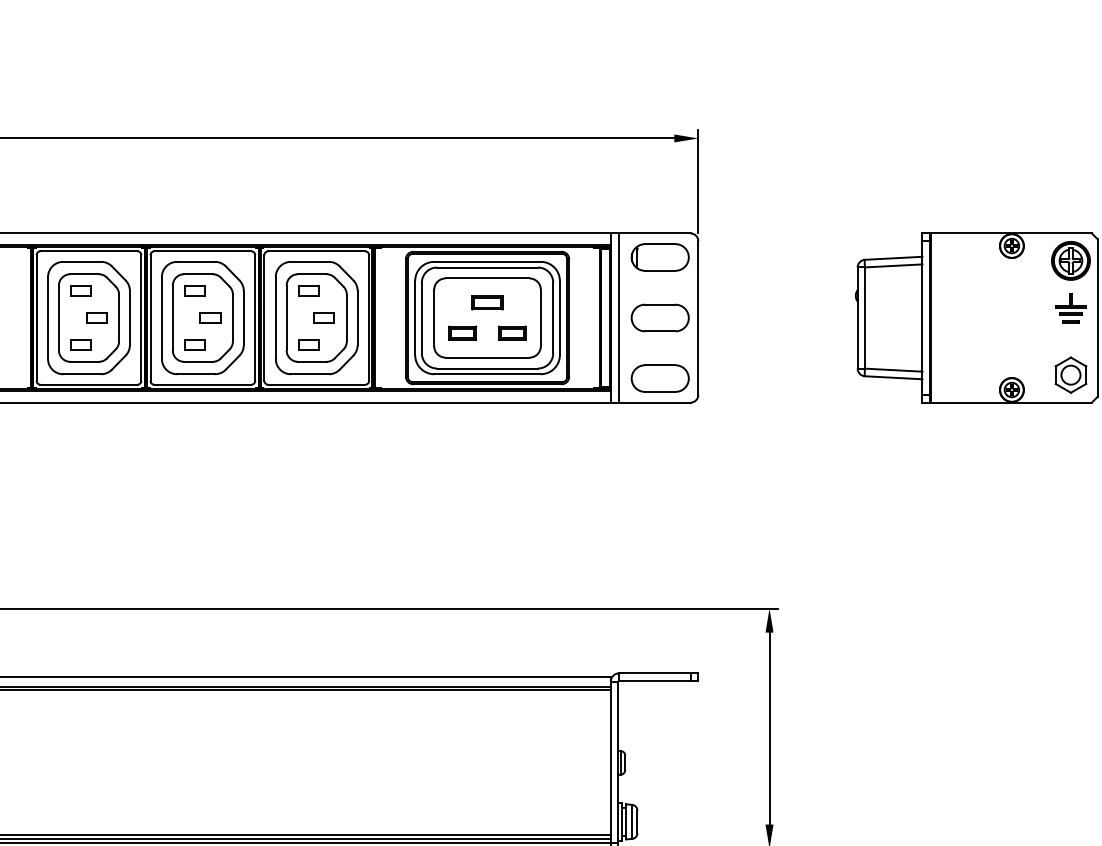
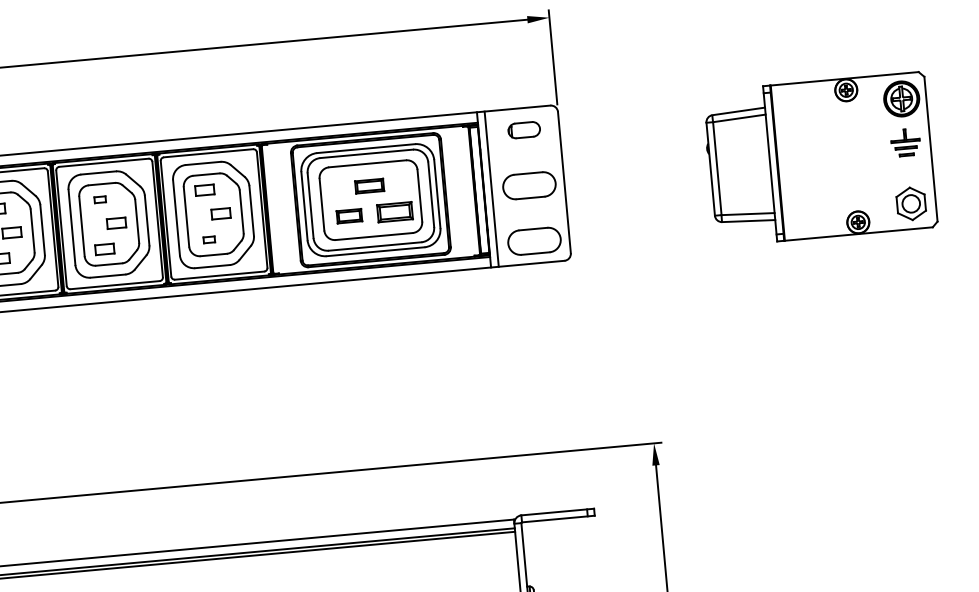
part: (659, 257) -> (523, 130), size x0.6
part: (194, 290) -> (99, 199), size x0.6
part: (511, 332) -> (394, 211), size x1.4
part: (308, 344) -> (208, 239), size x0.6

